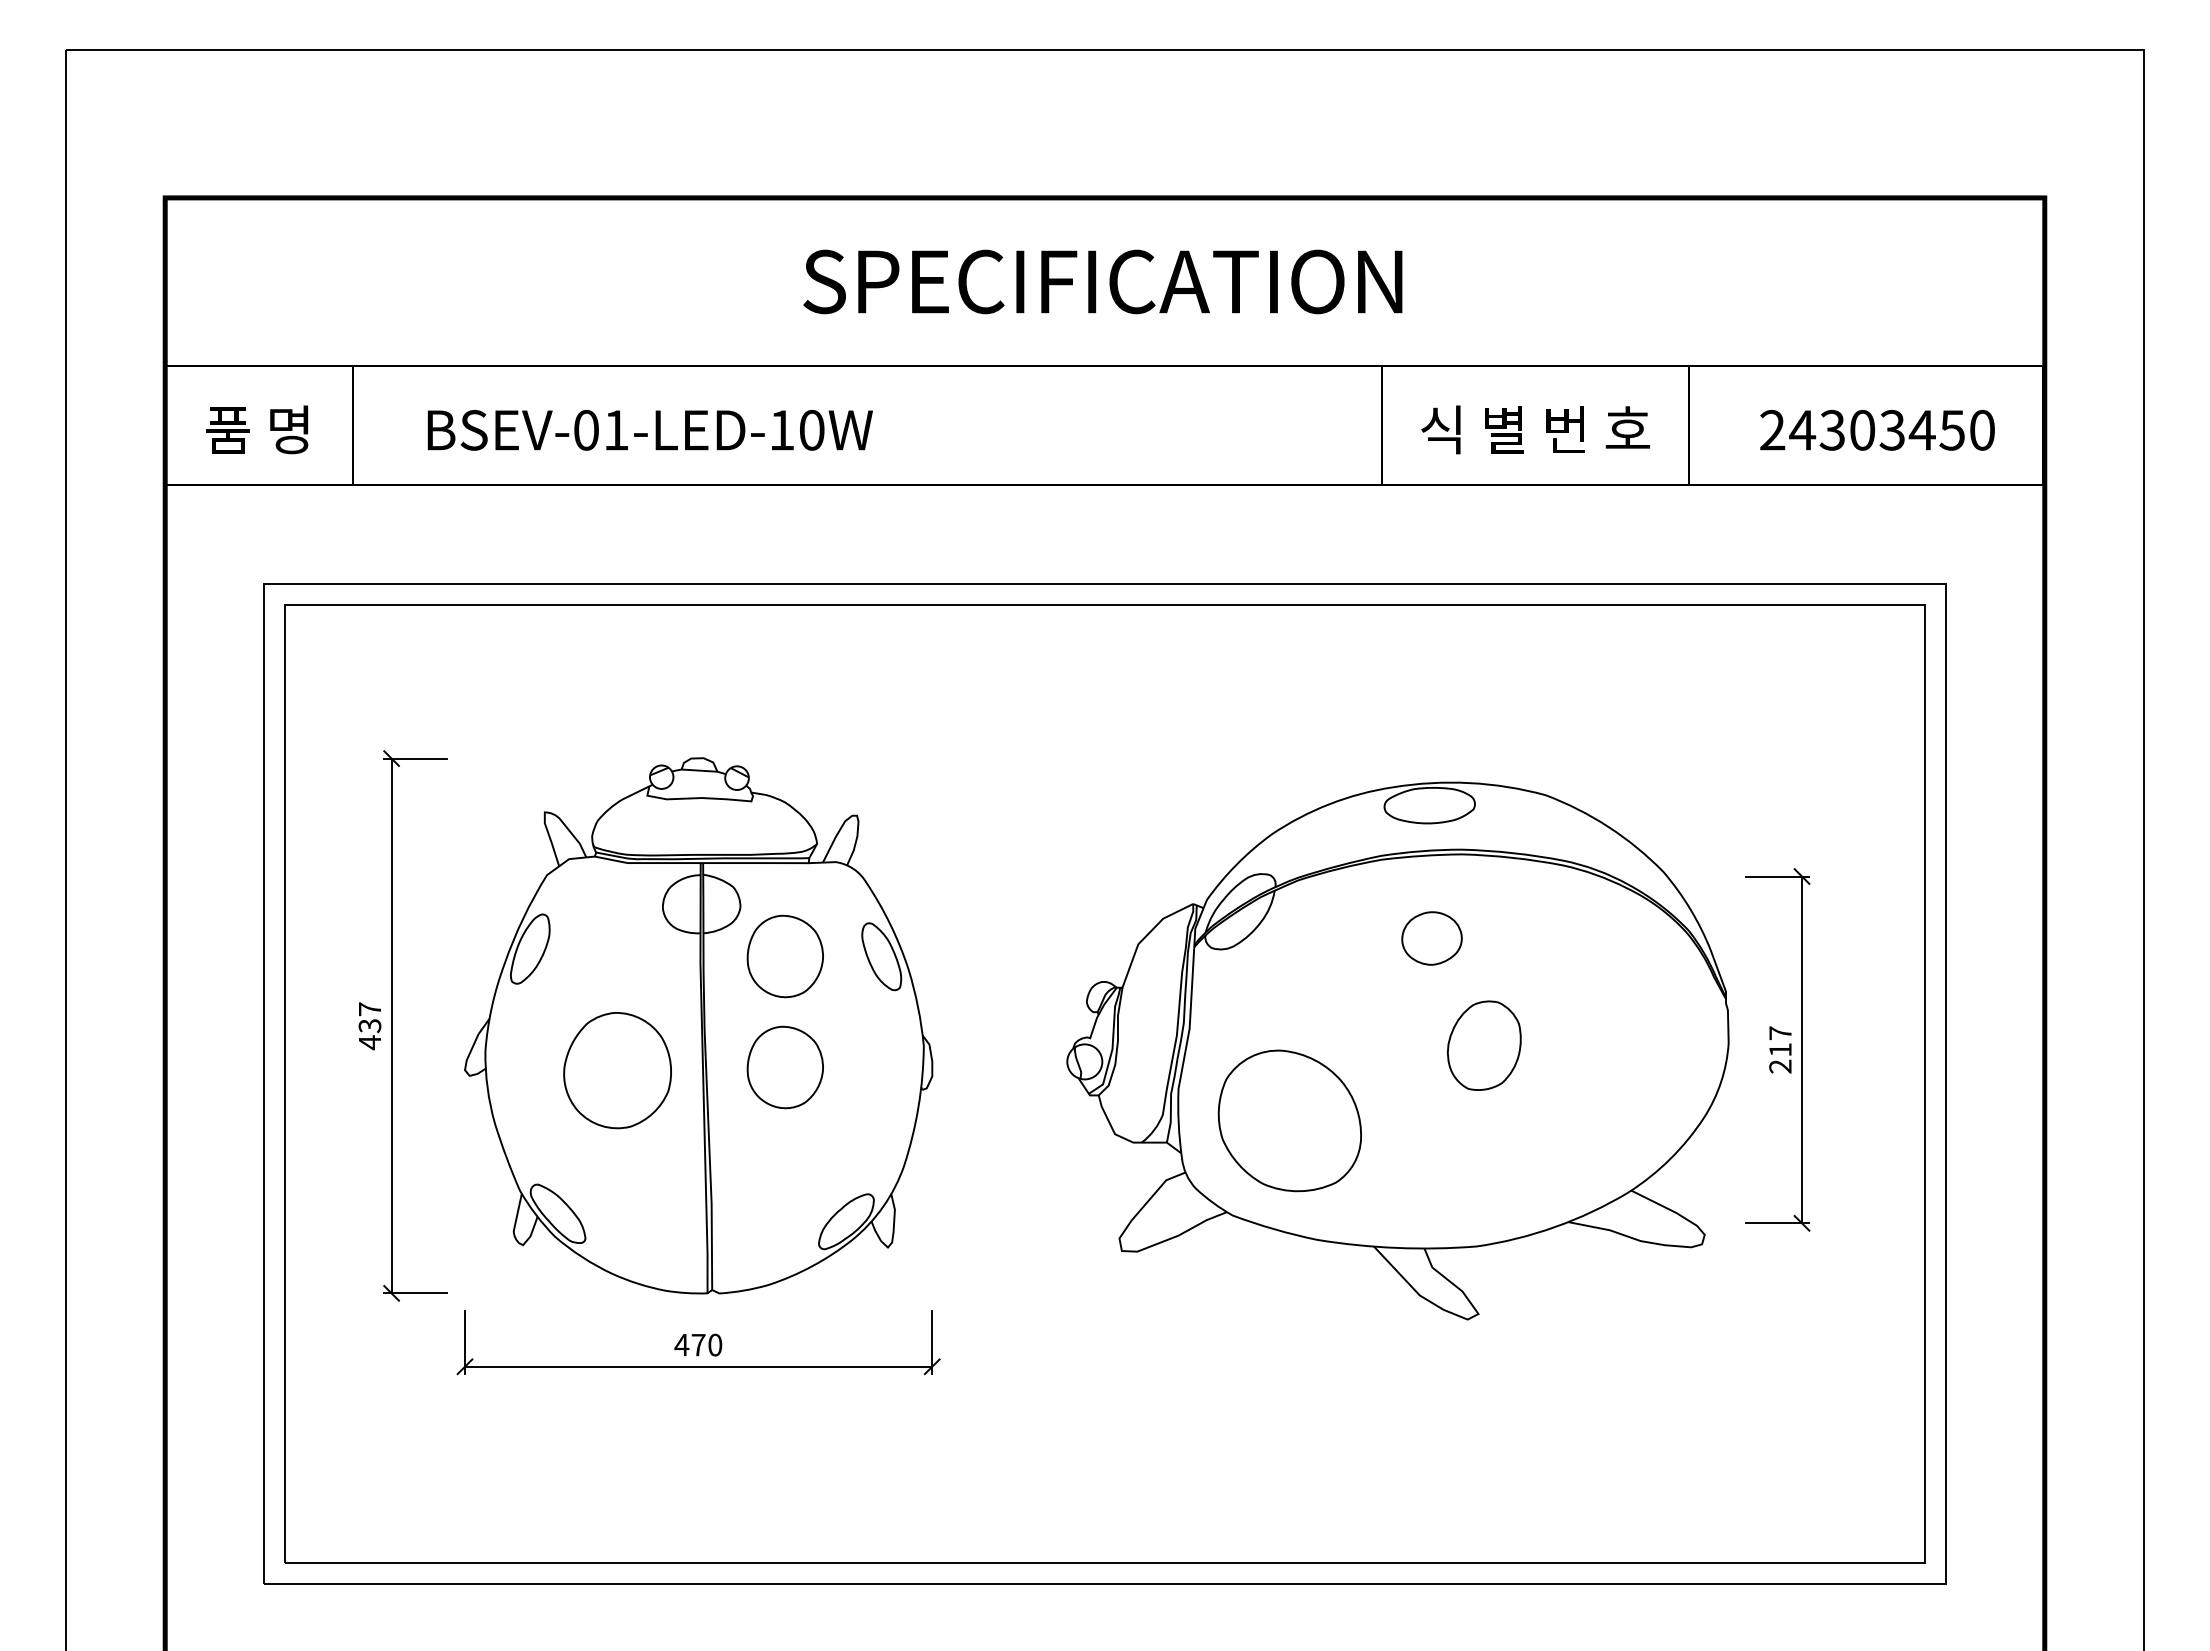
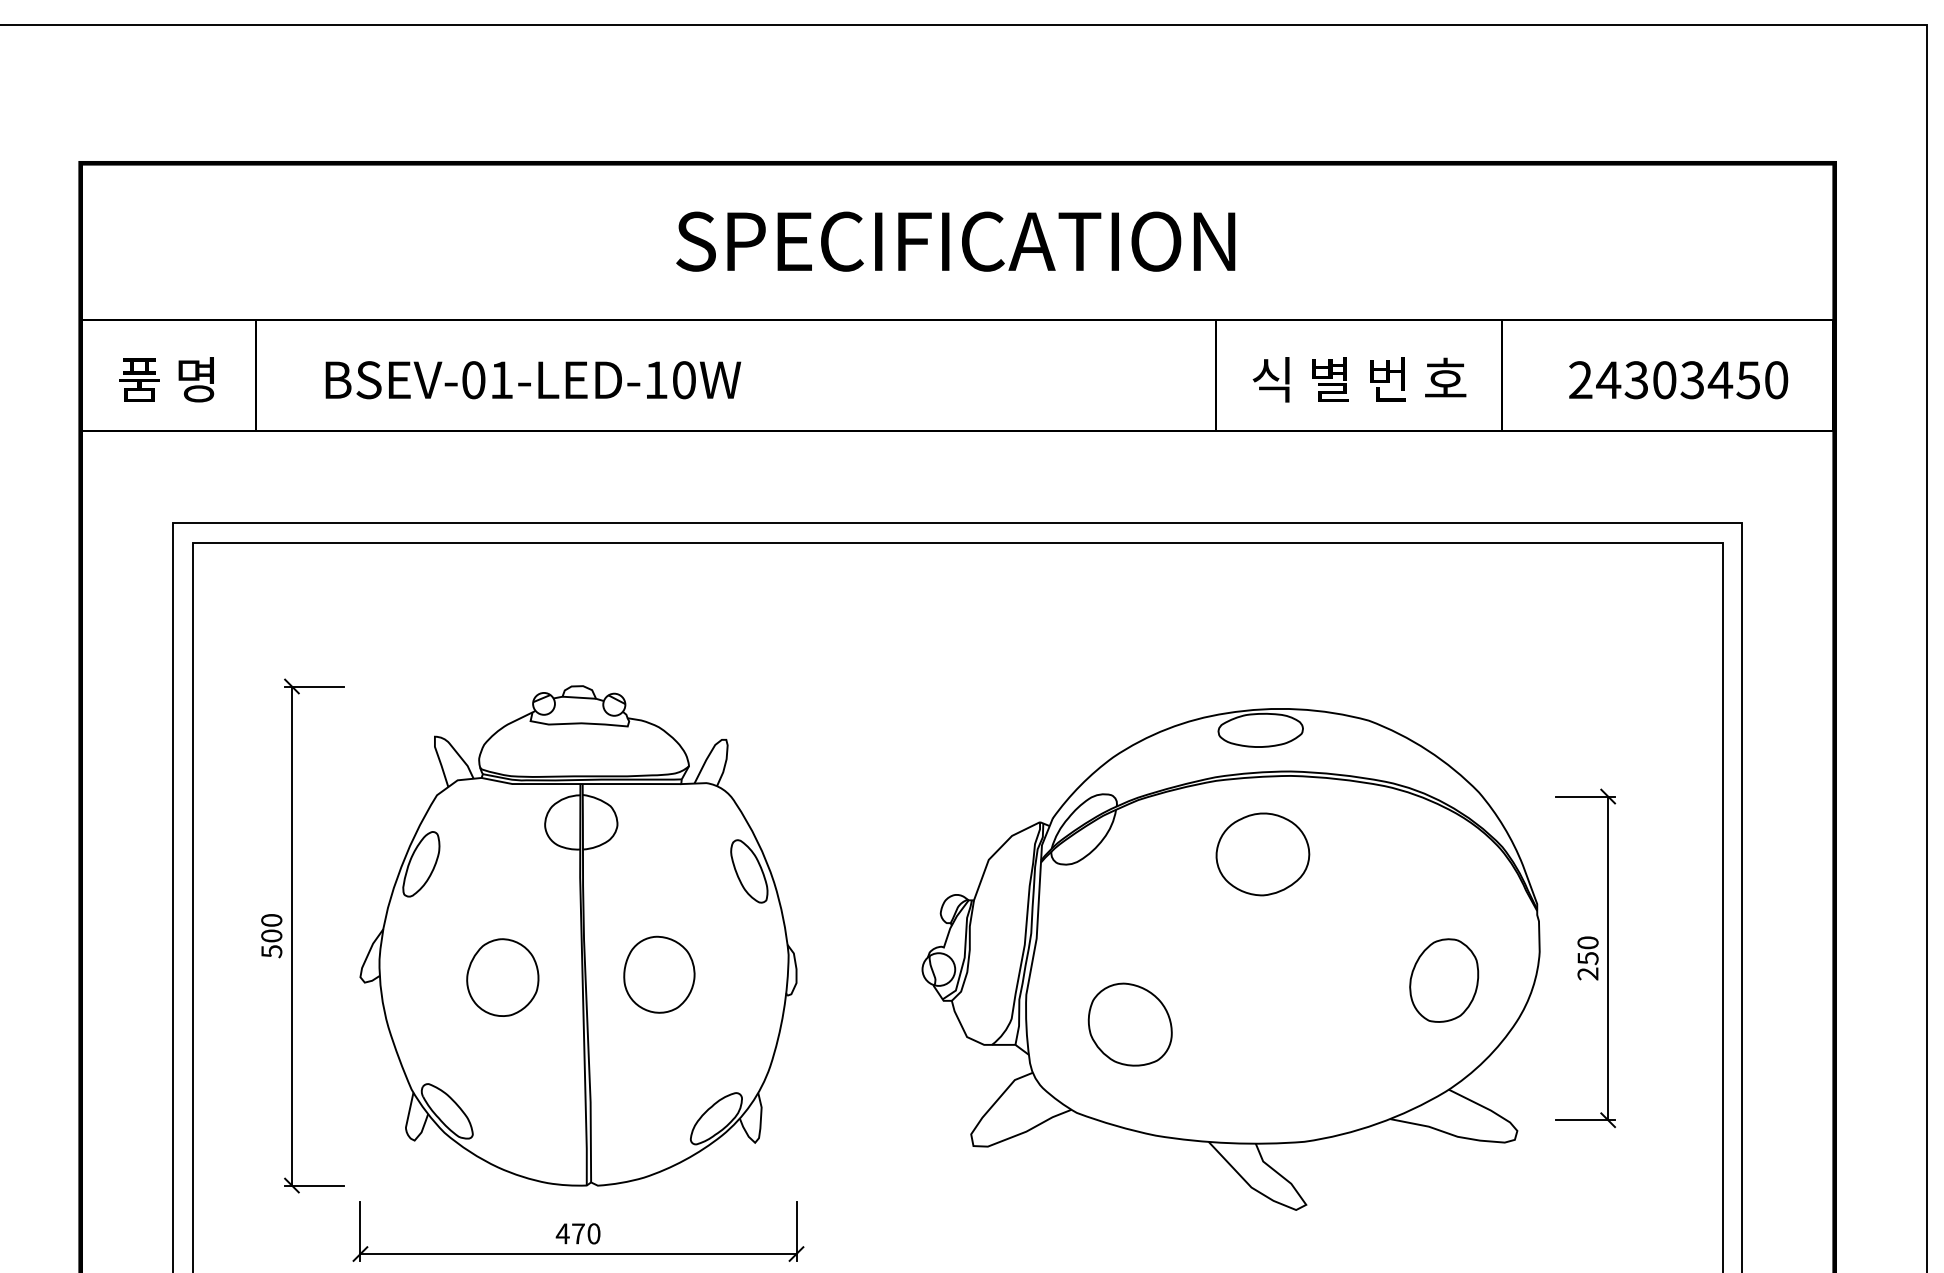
part: (1431, 938) -> (1262, 854), size x1.67
part: (784, 956) -> (658, 871), removed
text: (369, 1026) -> (271, 936), 437 -> 500
text: (1780, 1041) -> (1588, 950), 217 -> 250
part: (1484, 1045) -> (1444, 980), moved
part: (617, 1070) -> (502, 977), size x0.71
part: (1289, 1120) -> (1129, 1024), size x0.62

